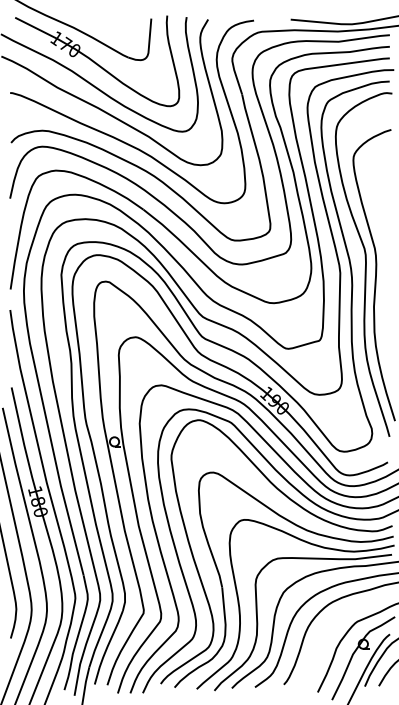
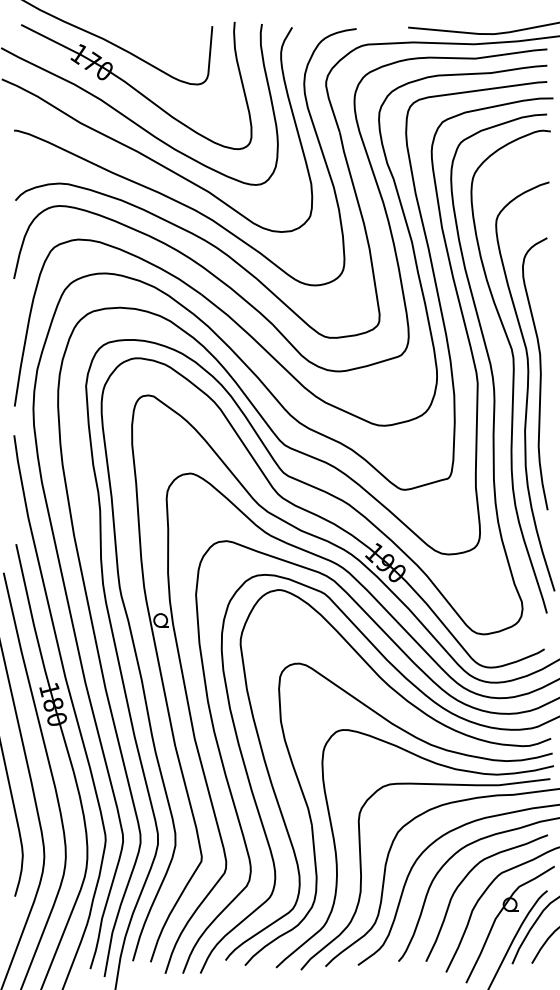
curve: (384, 265) -> (539, 372), added
curve: (330, 627) -> (464, 880), added

